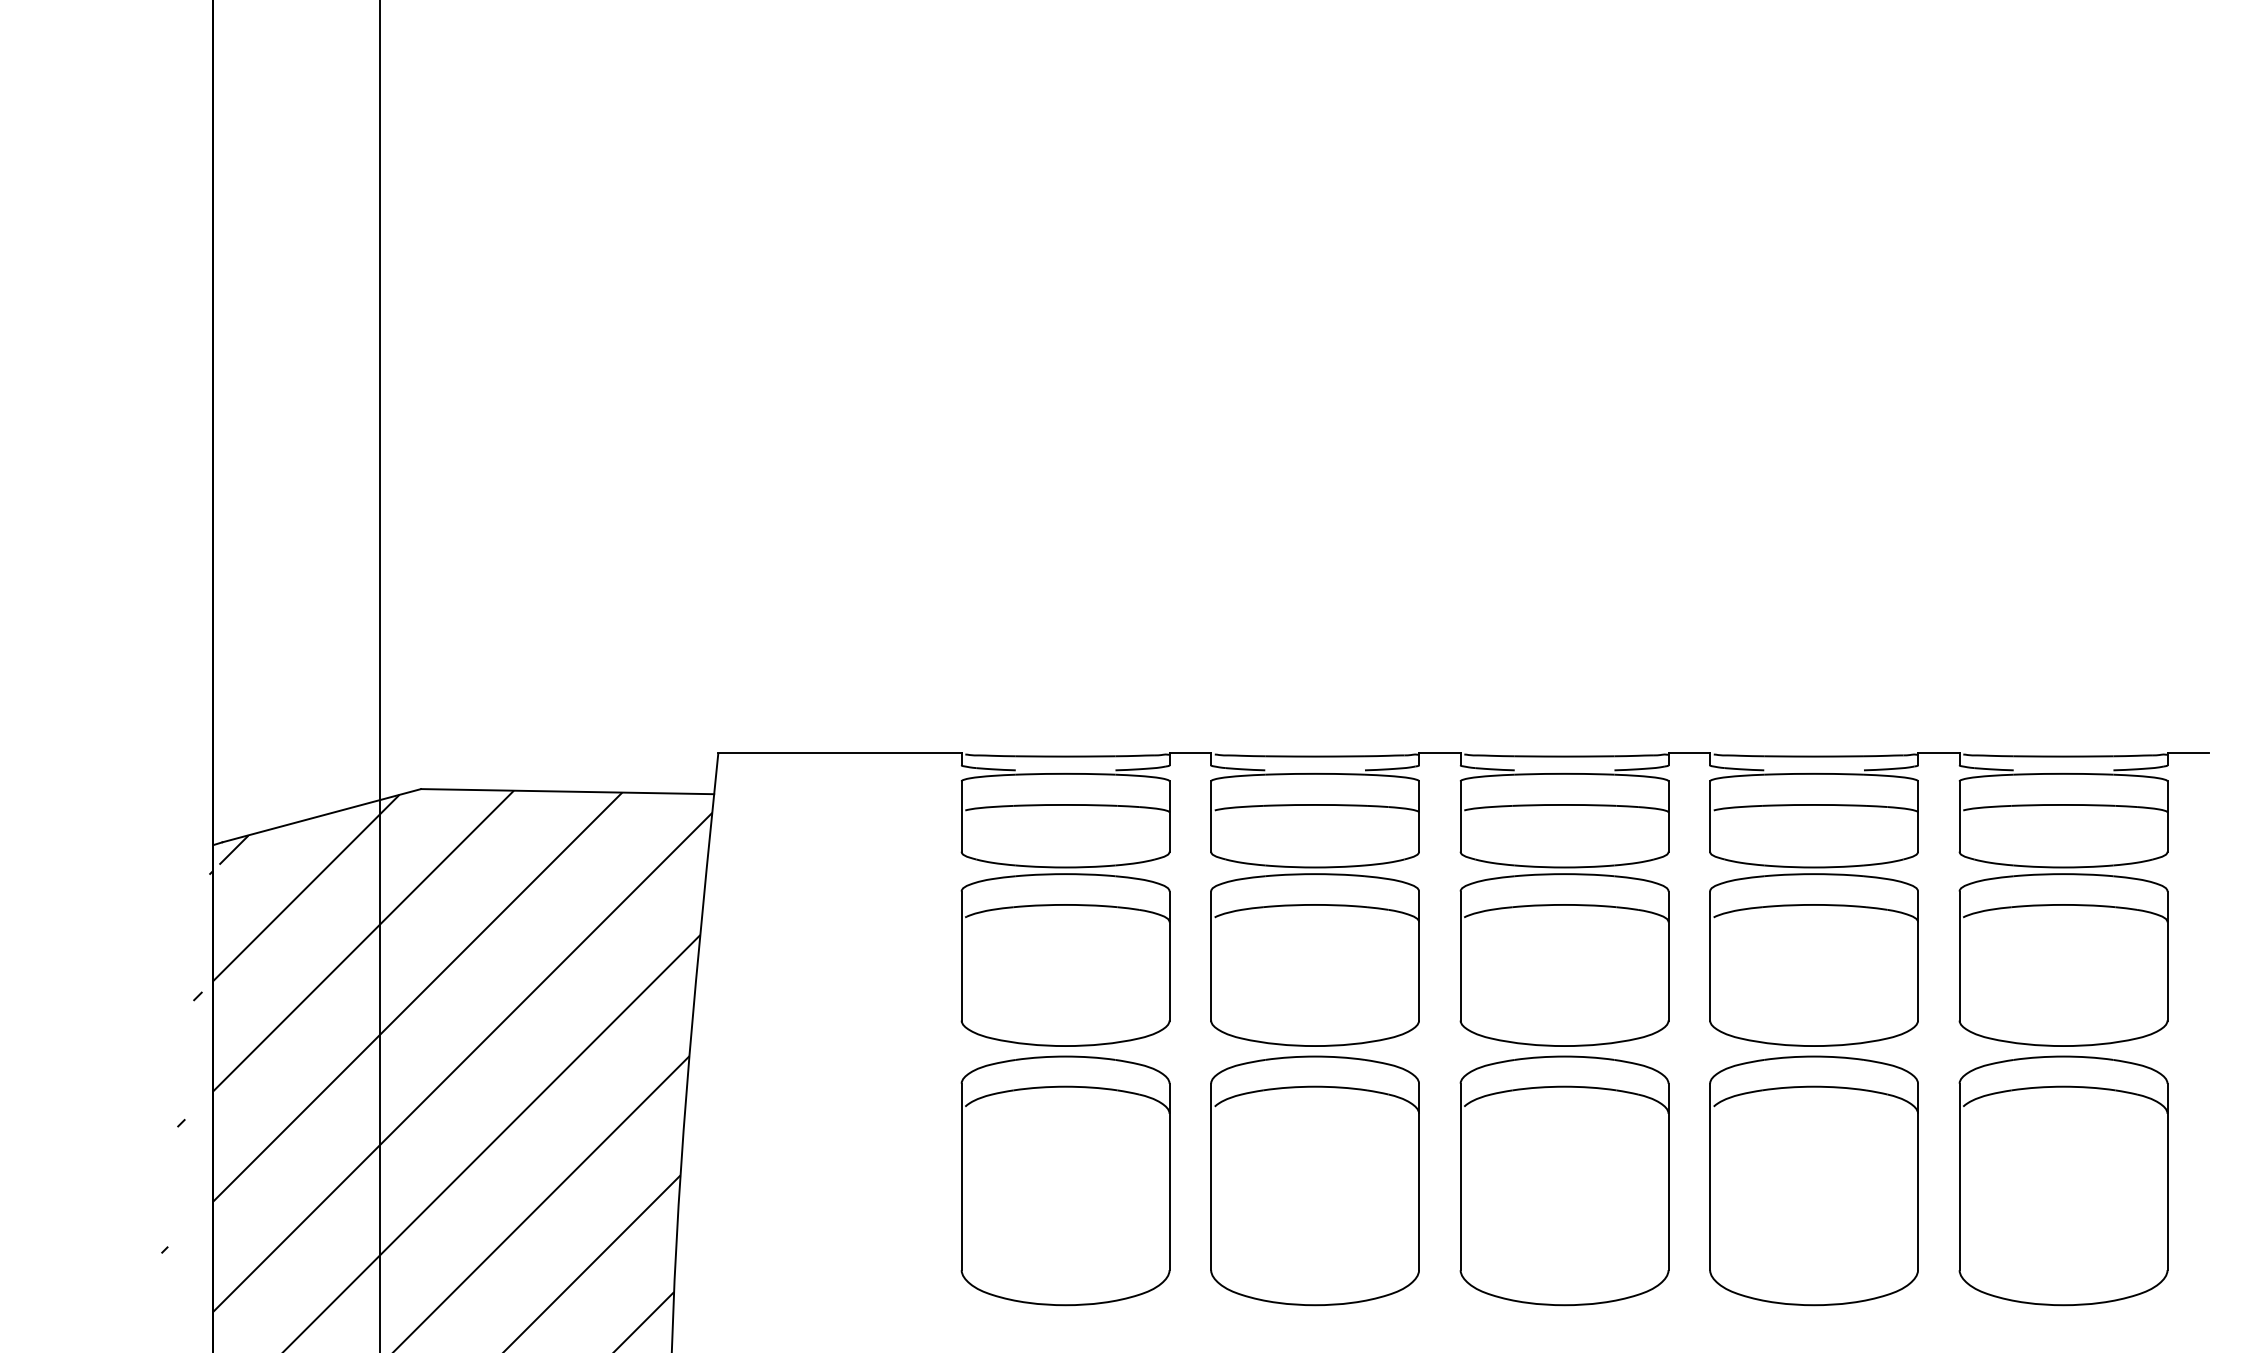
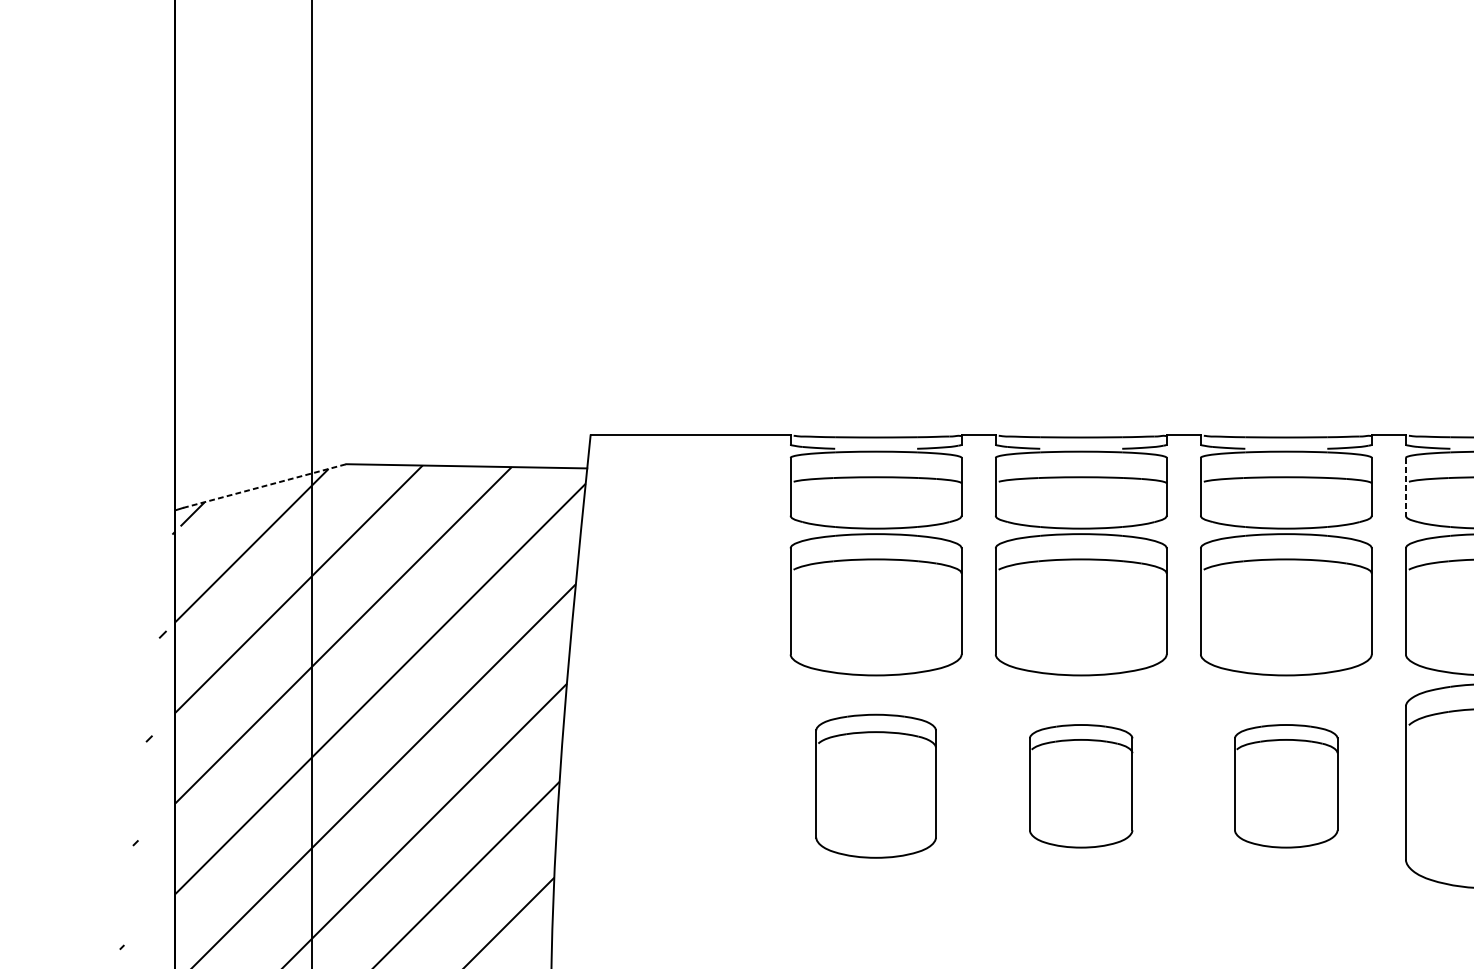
line: (321, 815) -> (264, 485), solid -> dashed
line: (1710, 817) -> (1406, 487), solid -> dashed
part: (1065, 1180) -> (876, 785), size x0.7
part: (1314, 1180) -> (1080, 785), size x0.6
part: (1564, 1180) -> (1286, 785), size x0.6

